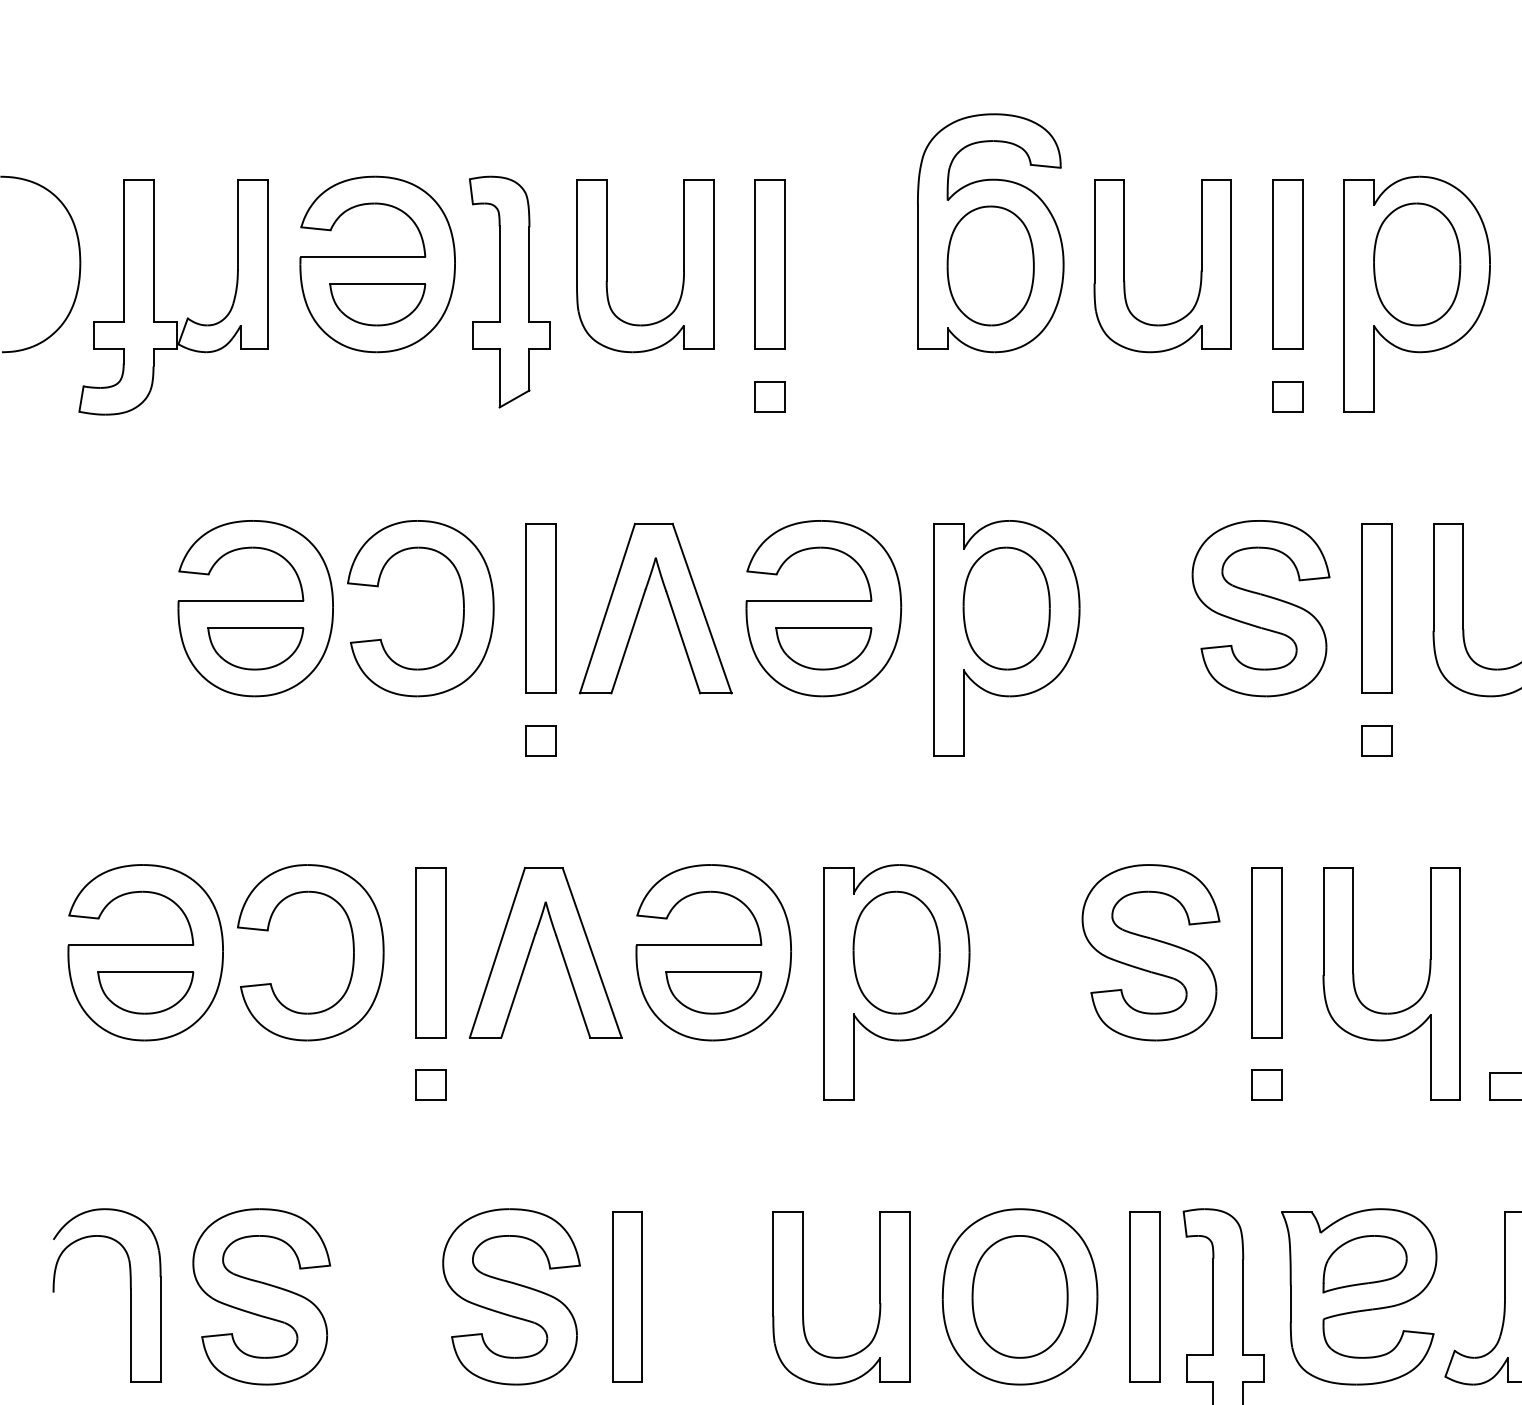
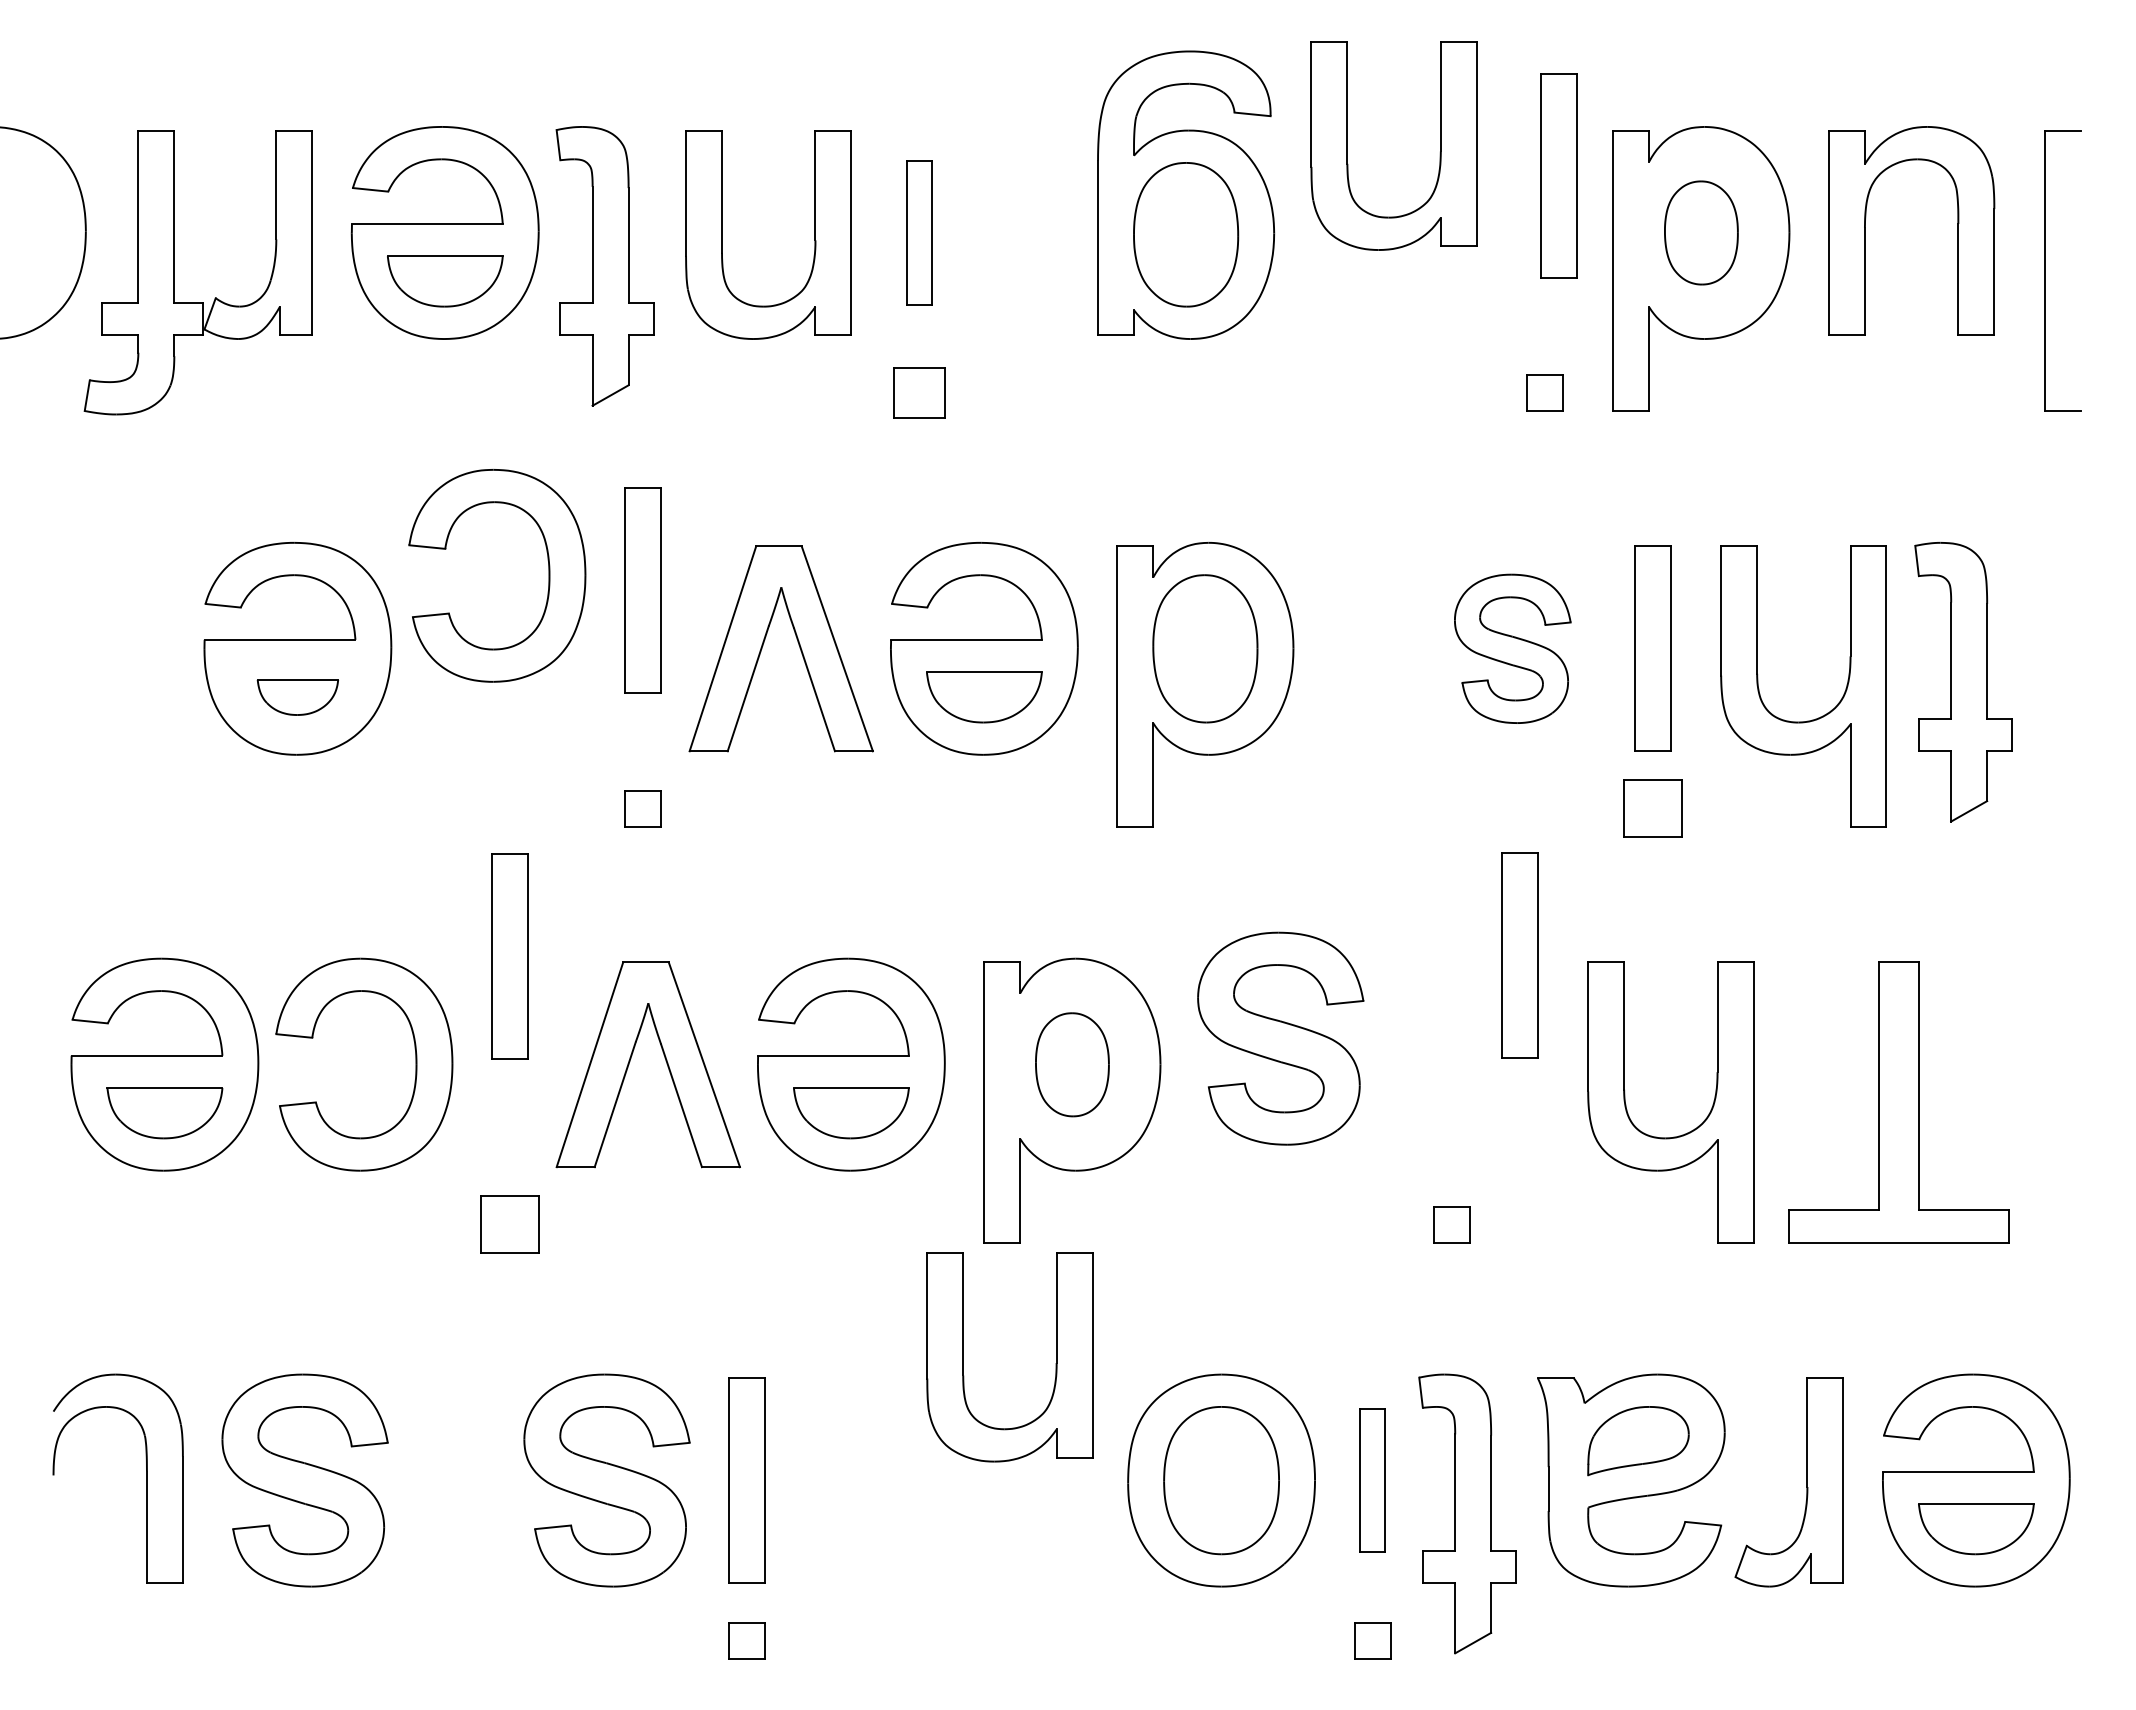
part: (770, 264) -> (919, 232), size x0.7
part: (1287, 264) -> (1558, 175), moved
part: (1417, 264) -> (1701, 232), size x0.7
part: (1124, 265) -> (1347, 145), moved
part: (770, 396) -> (919, 392), size x1.4
part: (463, 608) -> (548, 575), moved
part: (540, 608) -> (642, 590), moved
part: (1260, 608) -> (1512, 648), size x0.7
part: (255, 648) -> (297, 697), size x0.7
part: (1376, 740) -> (1652, 808), size x1.6
part: (430, 952) -> (509, 956), moved
part: (896, 952) -> (1072, 1064), size x0.7
part: (1150, 952) -> (1280, 1038), moved
part: (1266, 952) -> (1519, 955), moved
part: (430, 1084) -> (509, 1224), size x1.6
part: (1266, 1084) -> (1451, 1224), moved
part: (1145, 1296) -> (1372, 1480), size x0.7
part: (803, 1298) -> (963, 1357), moved

